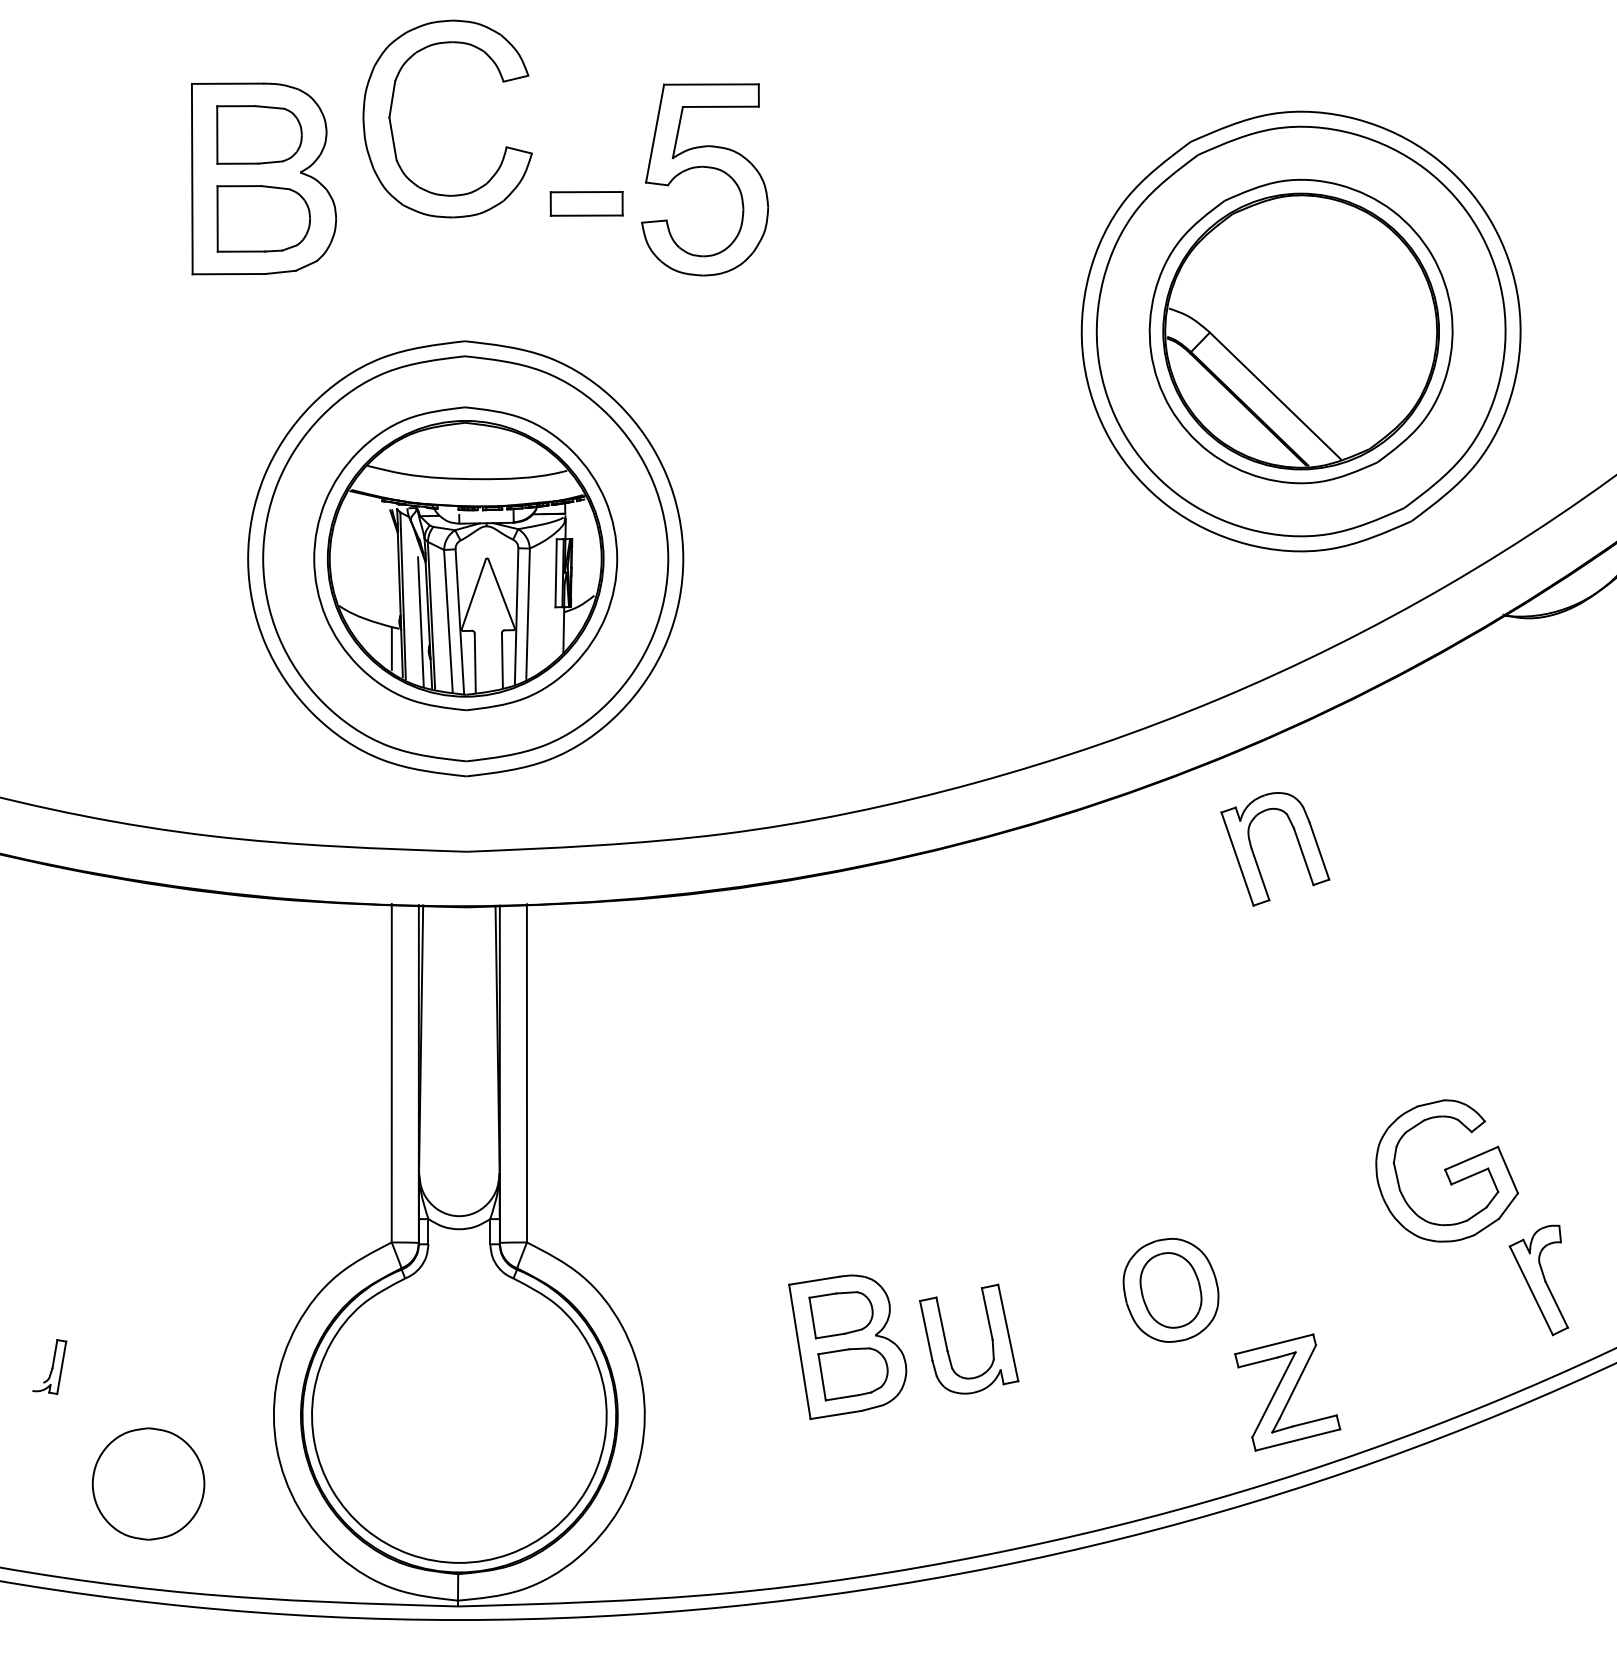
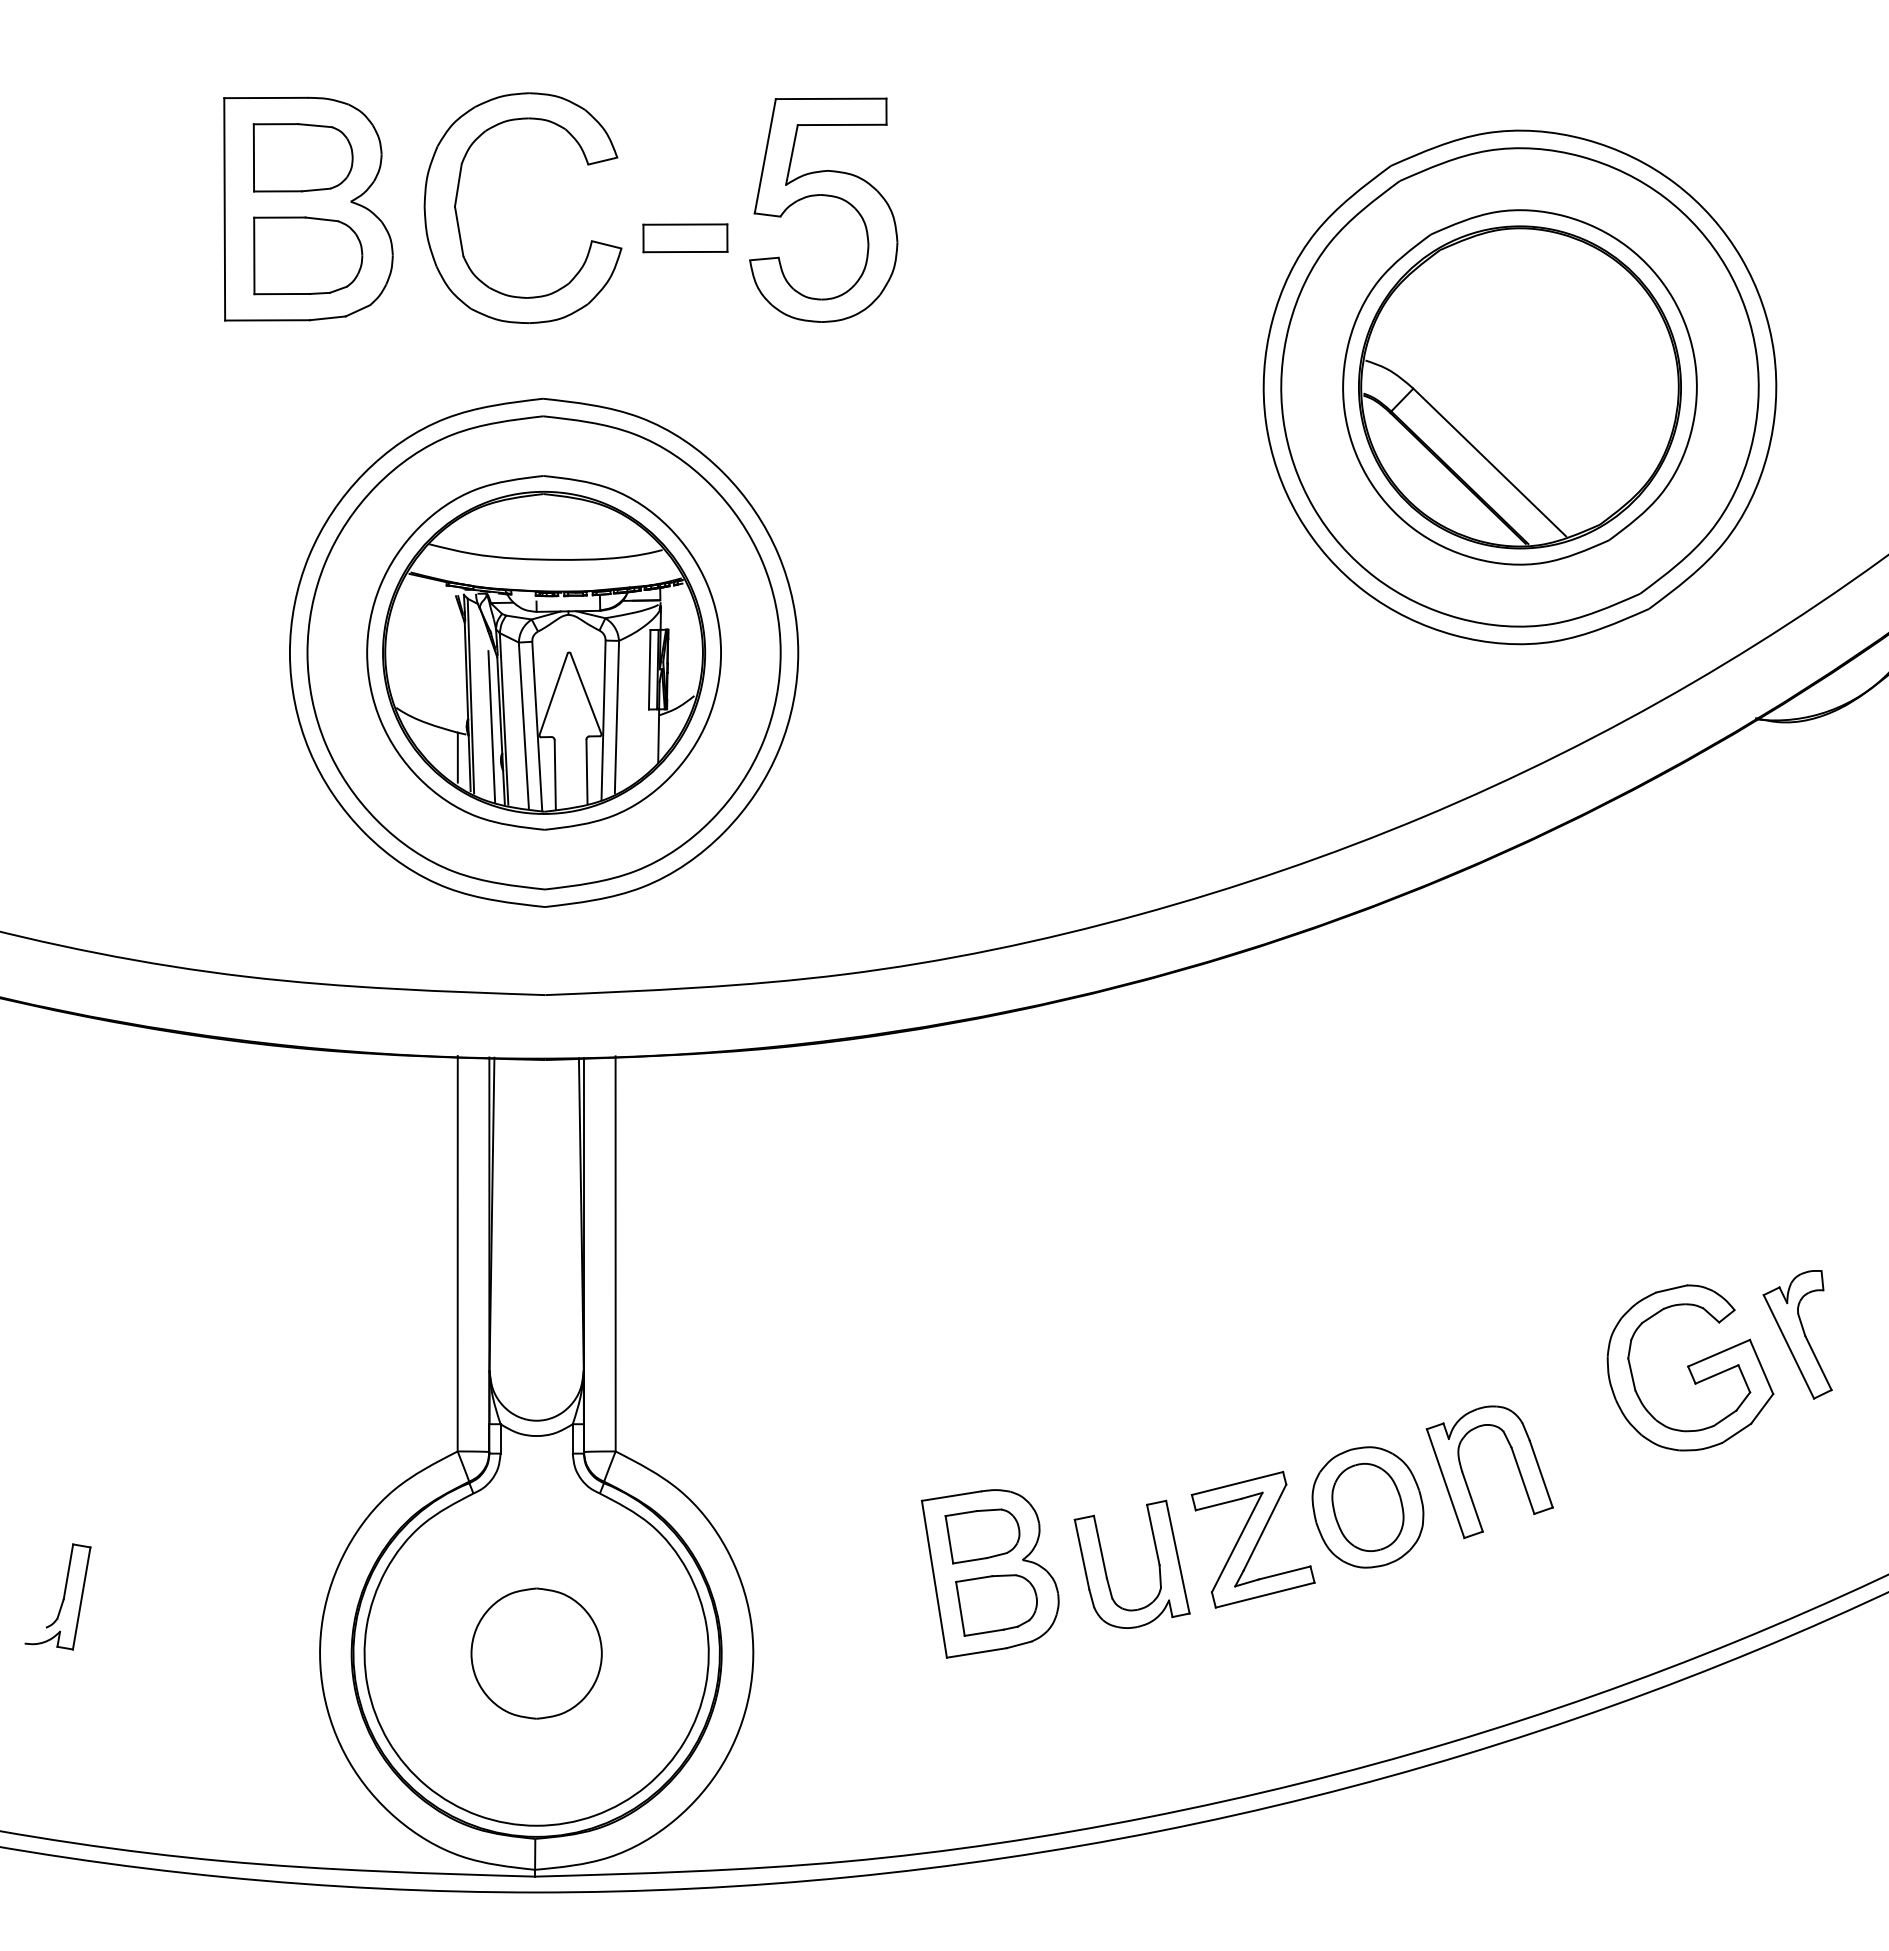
part: (392, 128) -> (458, 219), moved
part: (1255, 856) -> (1466, 1480), moved
part: (1538, 1280) -> (1797, 1334), moved
part: (49, 1366) -> (57, 1596), size x1.67
part: (1287, 1392) -> (1252, 1539), moved
part: (148, 1483) -> (536, 1653), moved

